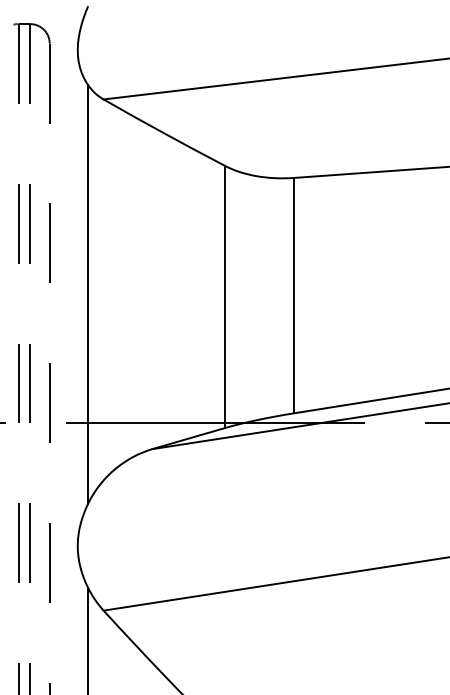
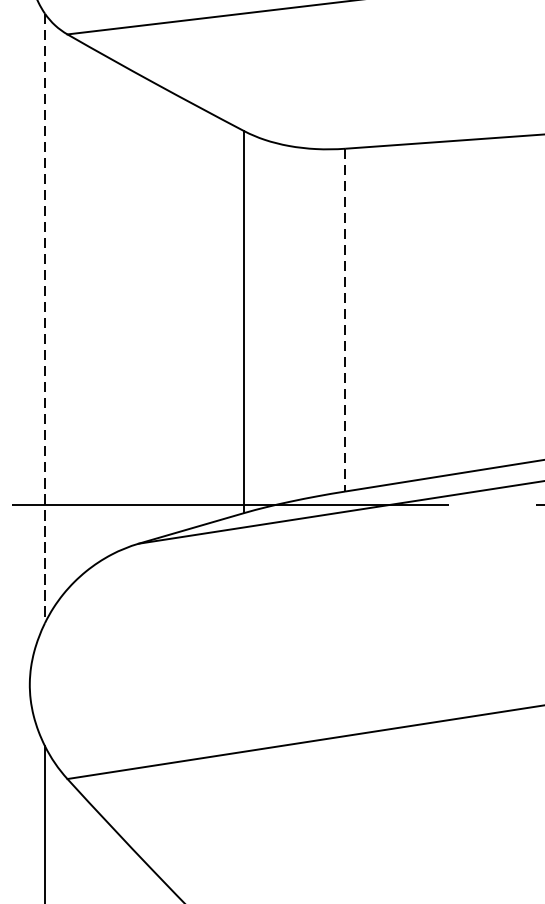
line: (88, 294) -> (45, 318), solid -> dashed
line: (294, 295) -> (345, 319), solid -> dashed

